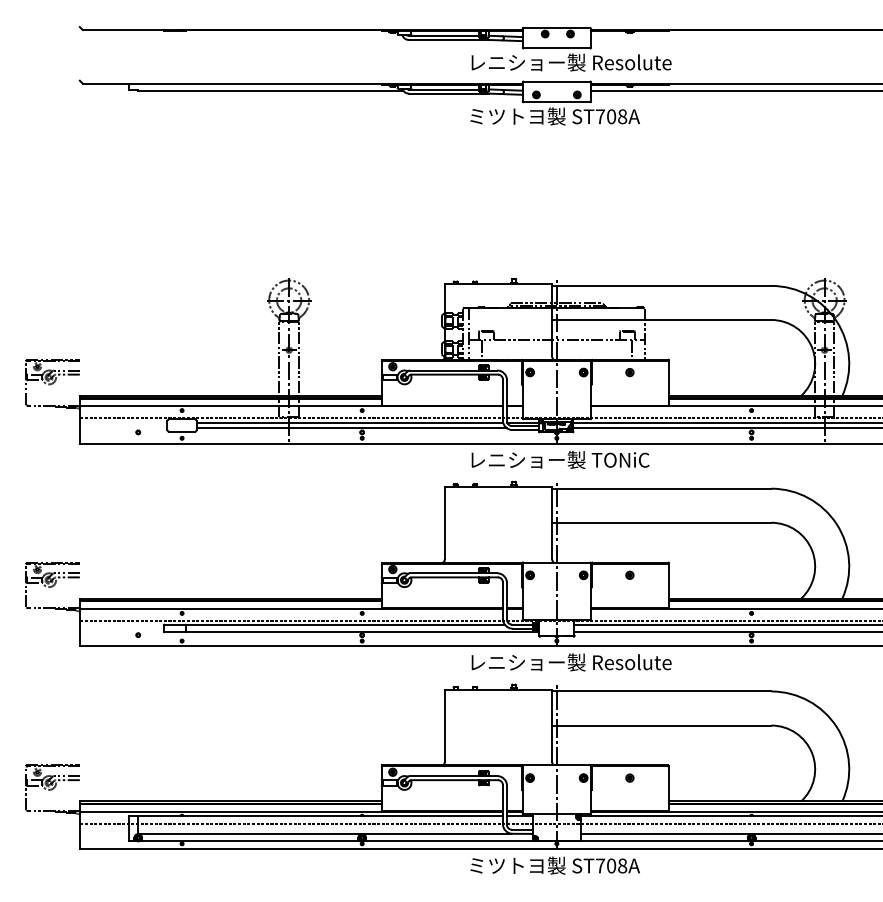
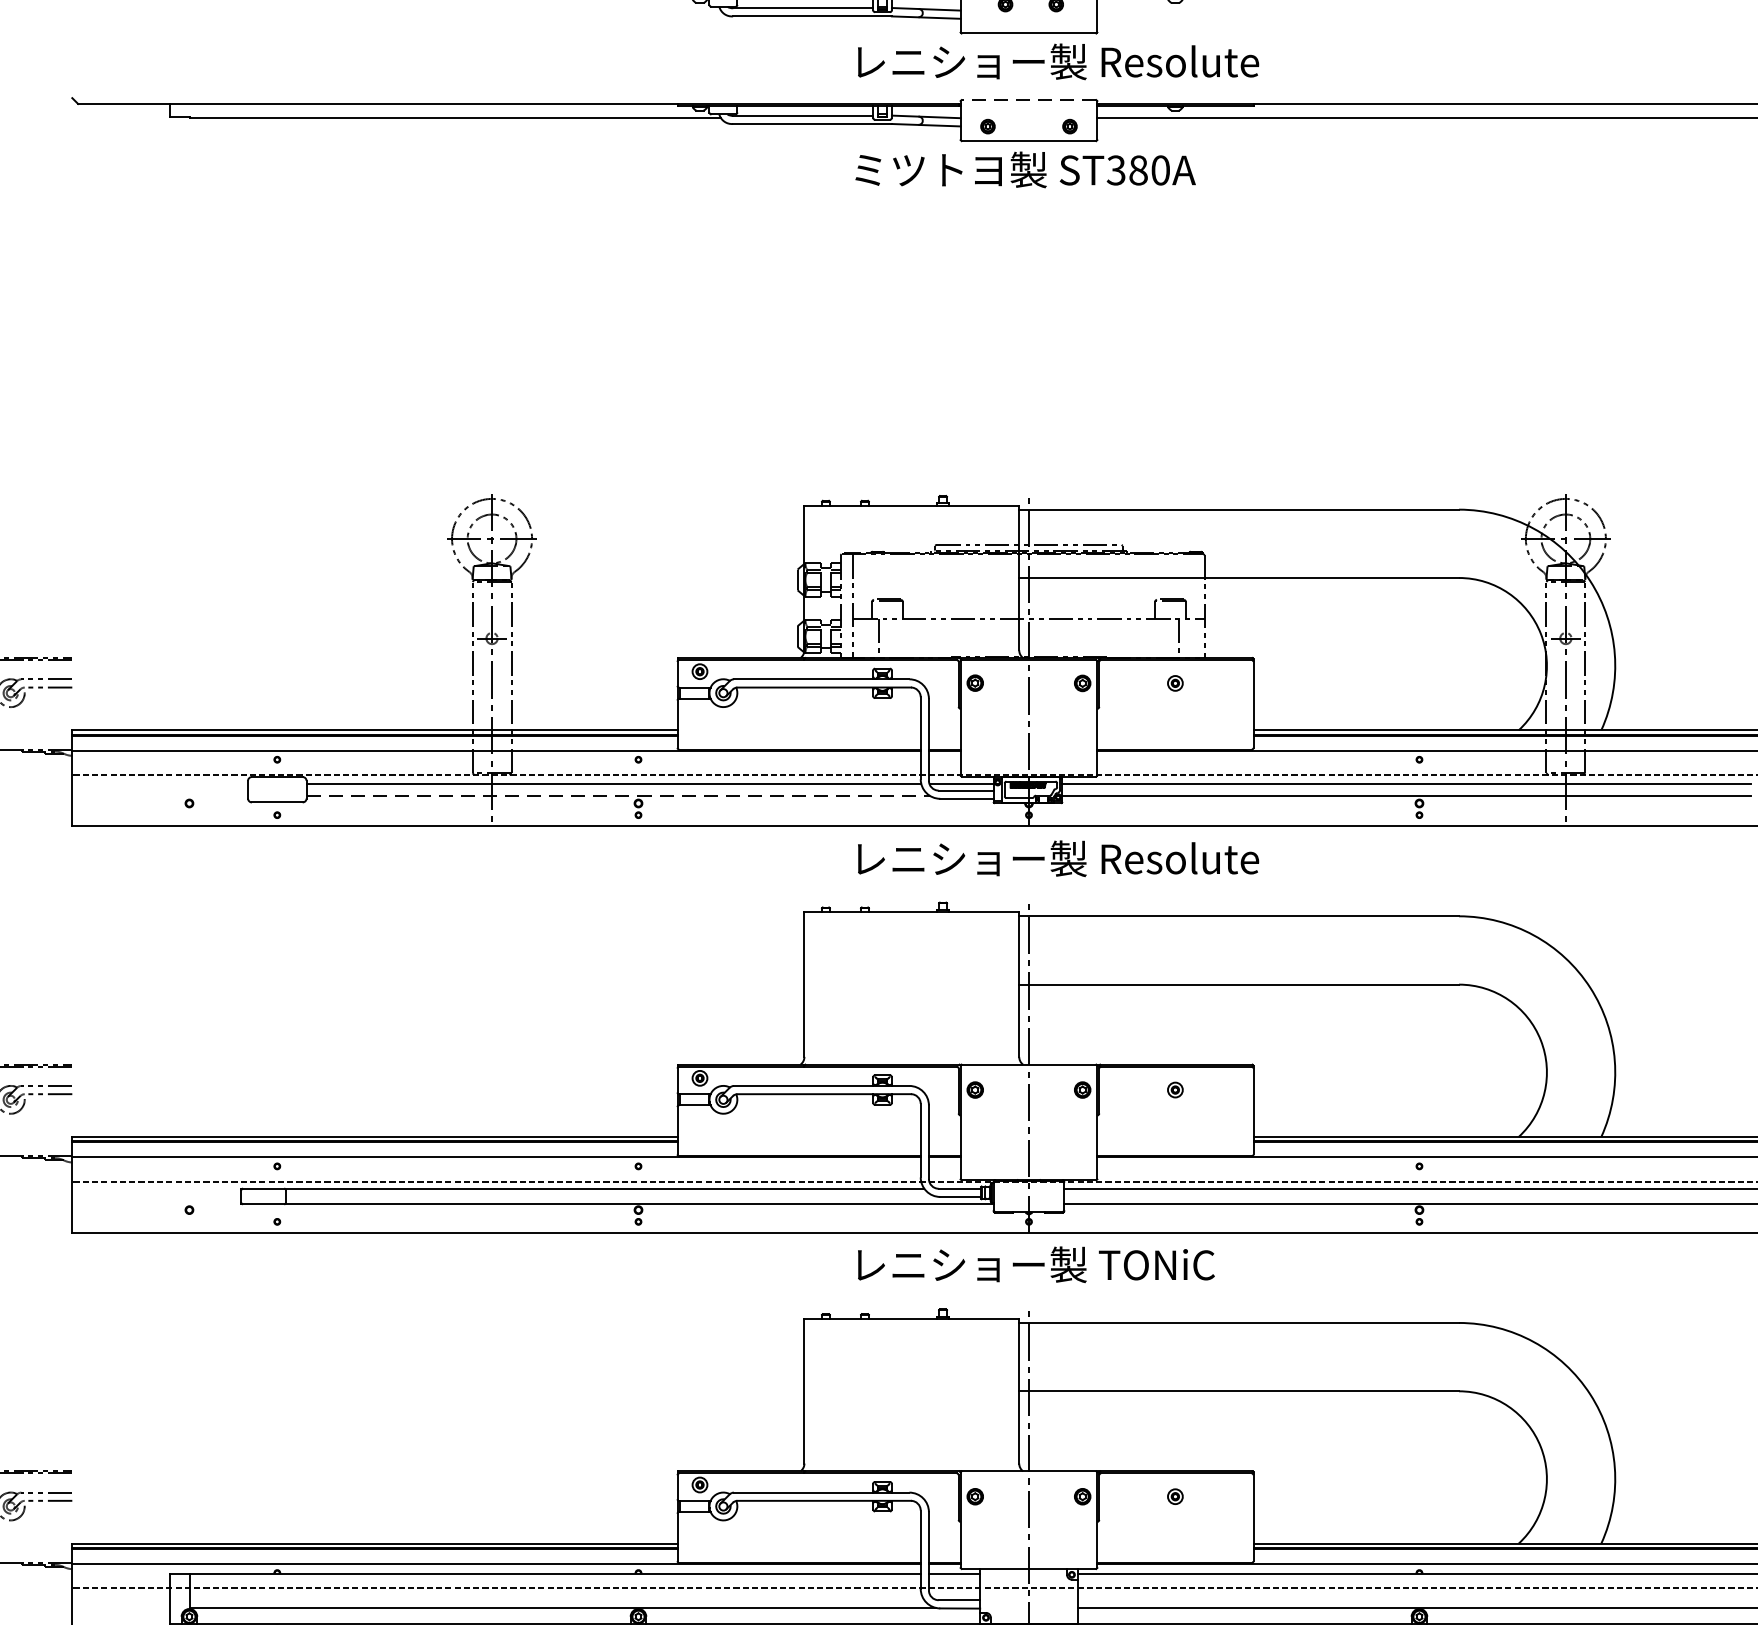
line: (556, 81) -> (1028, 99), solid -> dashed
text: (611, 116) -> (1138, 169), ST708A -> ST380A
line: (352, 428) -> (619, 795), solid -> dashed
text: (631, 459) -> (1178, 857), レニショー製 TONiC -> レニショー製 Resolute
text: (631, 662) -> (1178, 1264), レニショー製 Resolute -> レニショー製 TONiC

